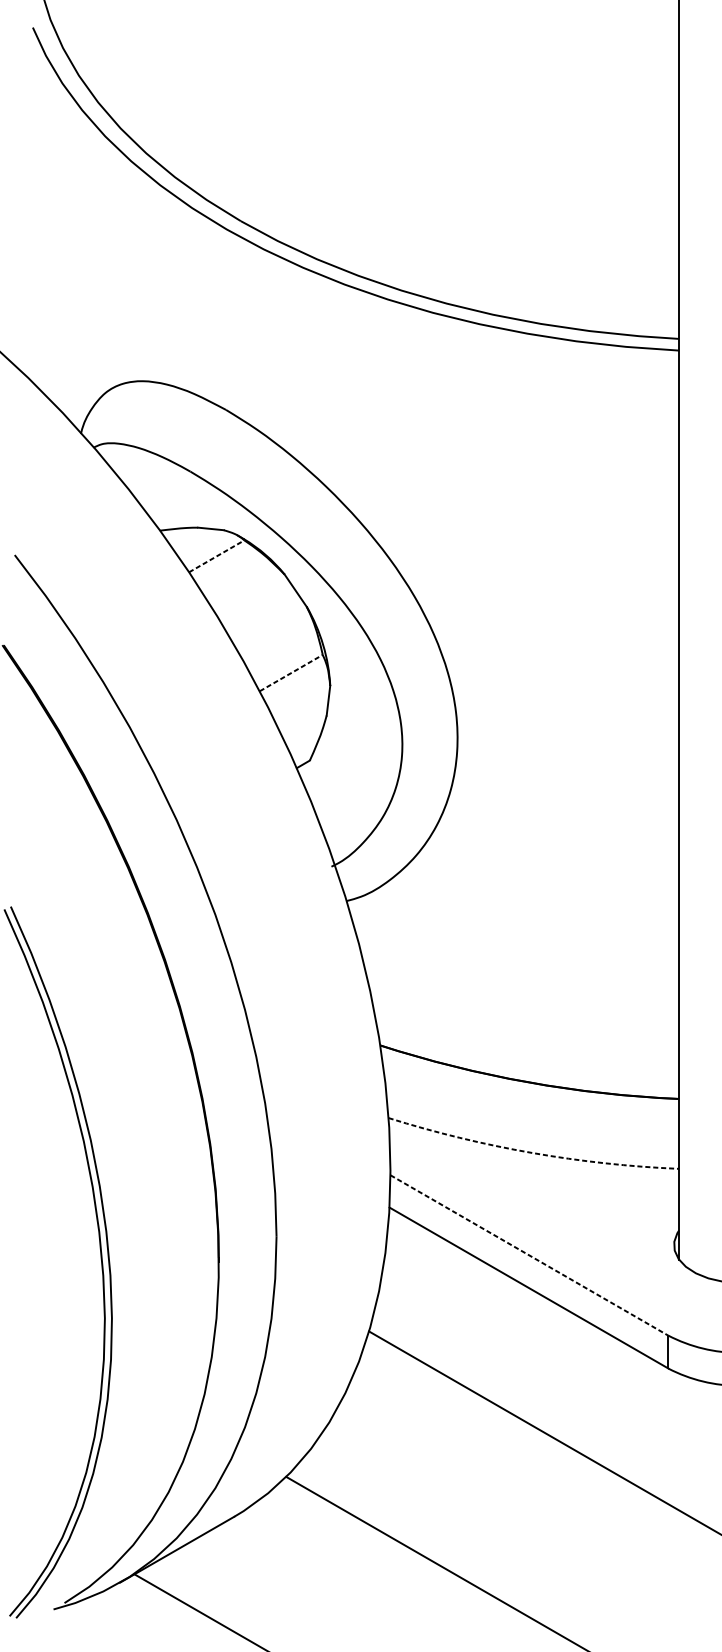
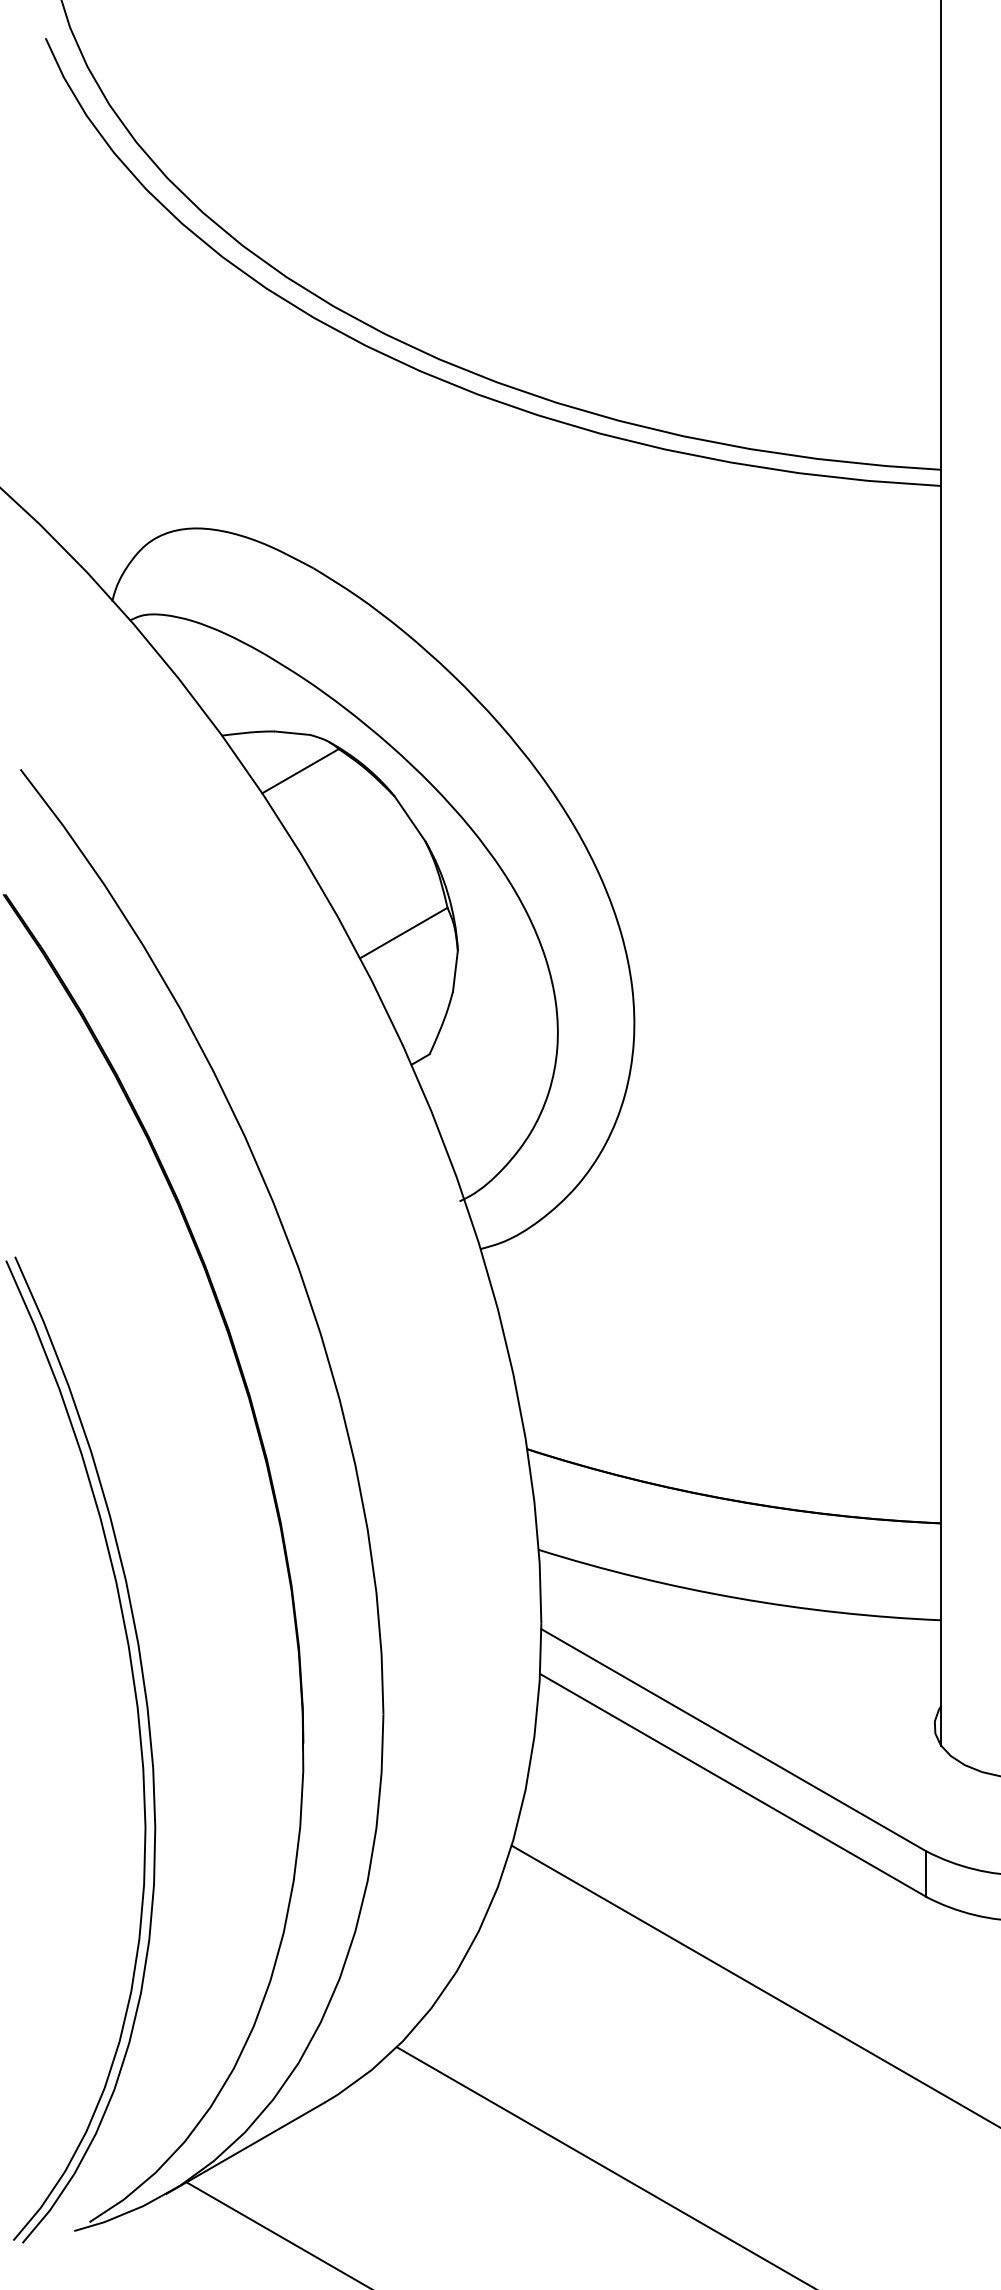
line: (217, 555) -> (301, 770), dashed -> solid
line: (291, 672) -> (404, 932), dashed -> solid
arc: (531, 1153) -> (737, 1598), dashed -> solid
line: (529, 1255) -> (734, 1740), dashed -> solid

